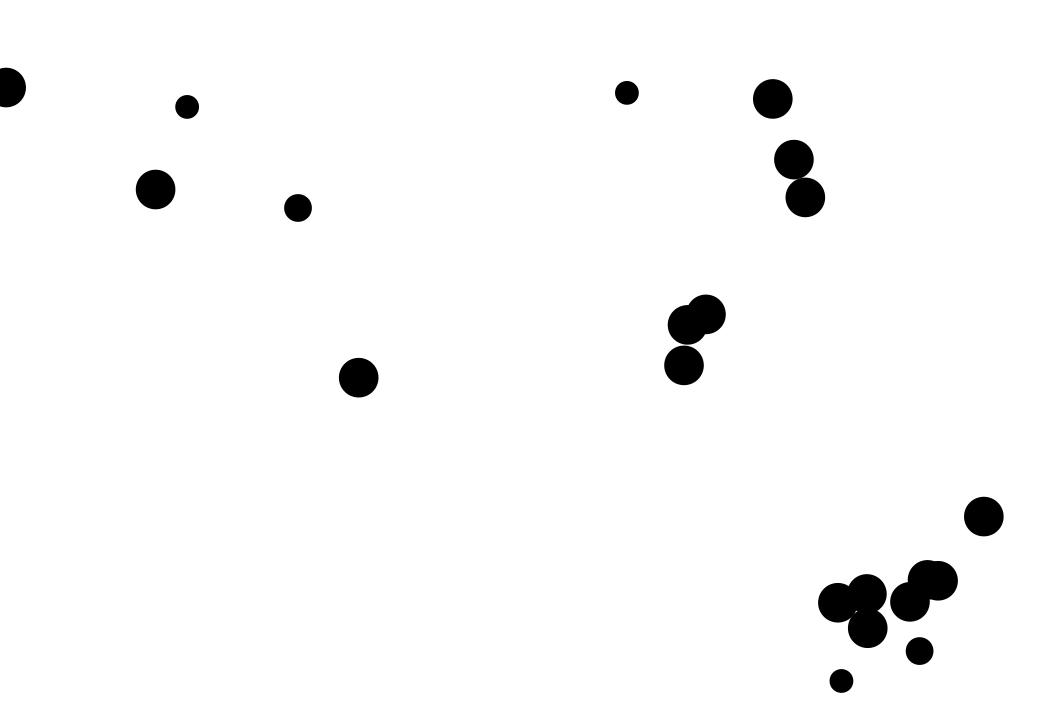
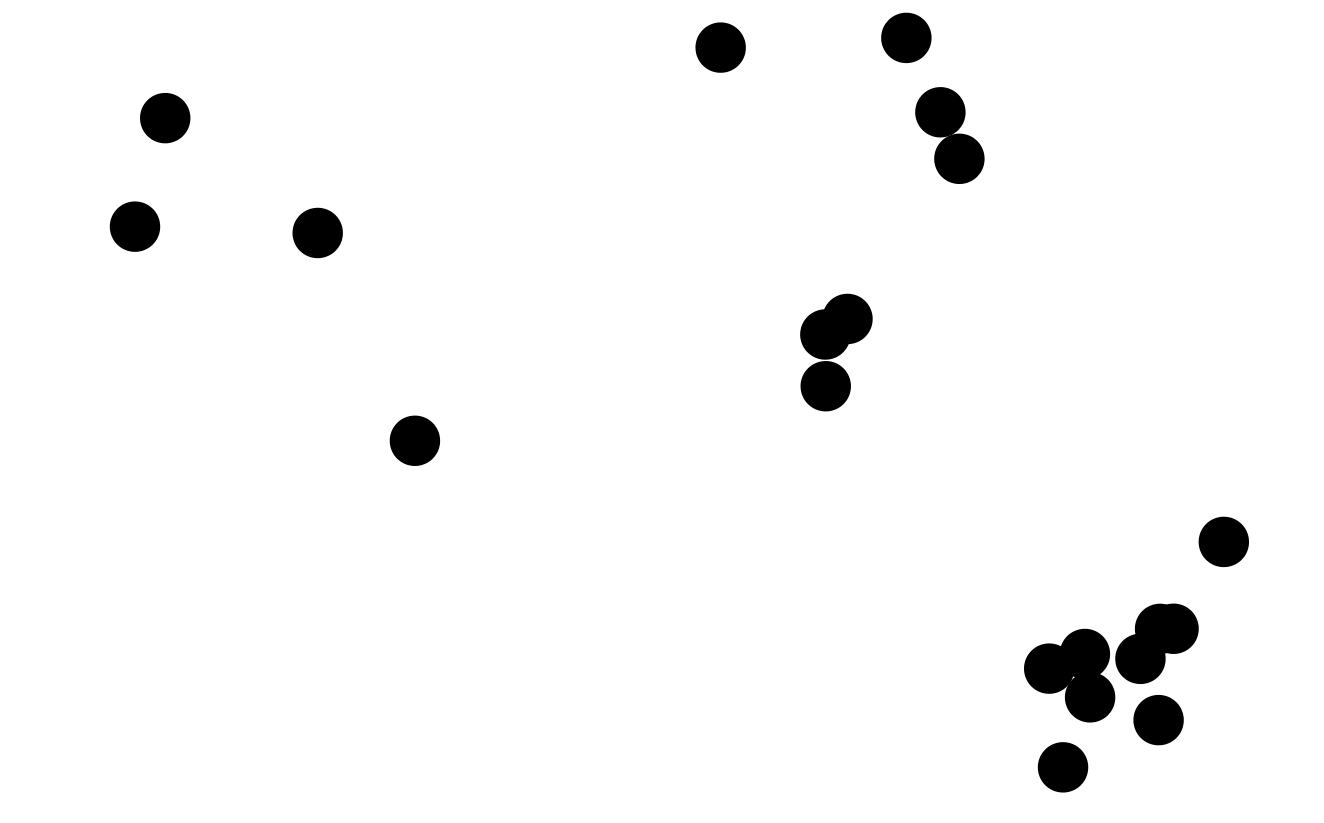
part: (626, 92) -> (720, 47), size x1.67
part: (186, 106) -> (164, 117), size x1.67
part: (297, 207) -> (316, 232), size x1.43
part: (919, 650) -> (1158, 719), size x1.43
part: (841, 680) -> (1063, 766), size x1.67

